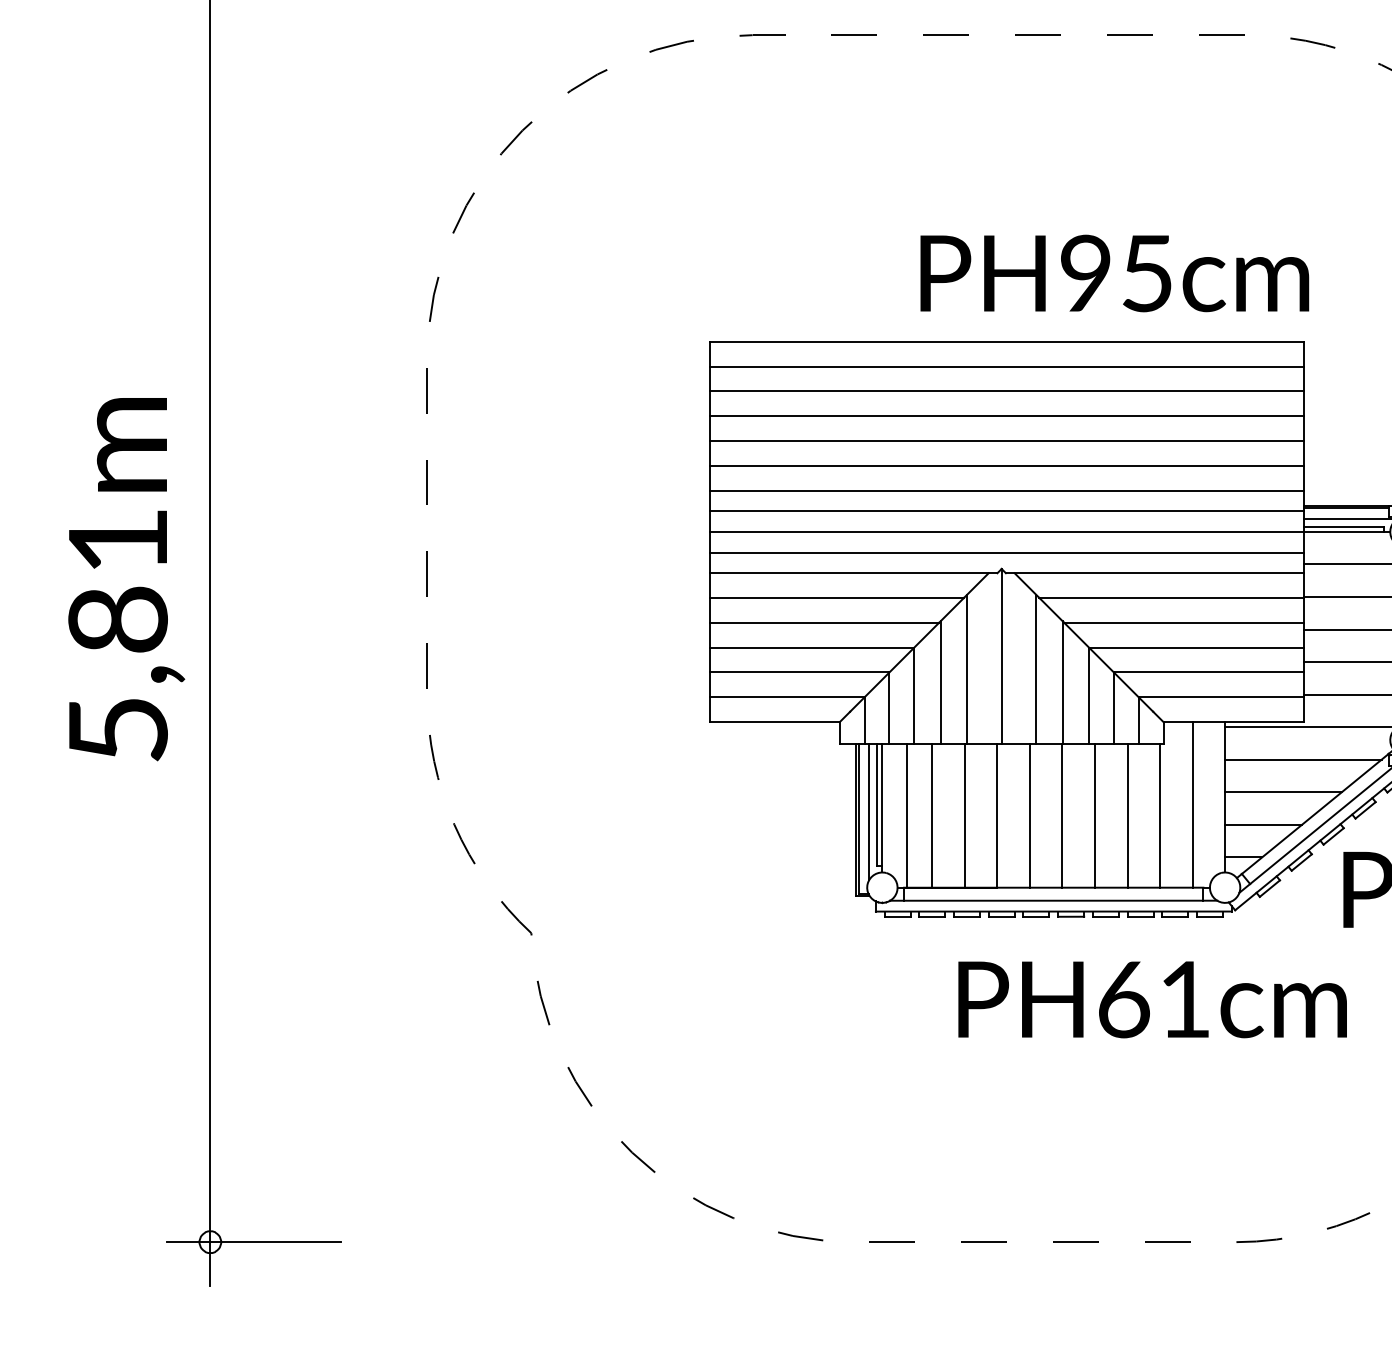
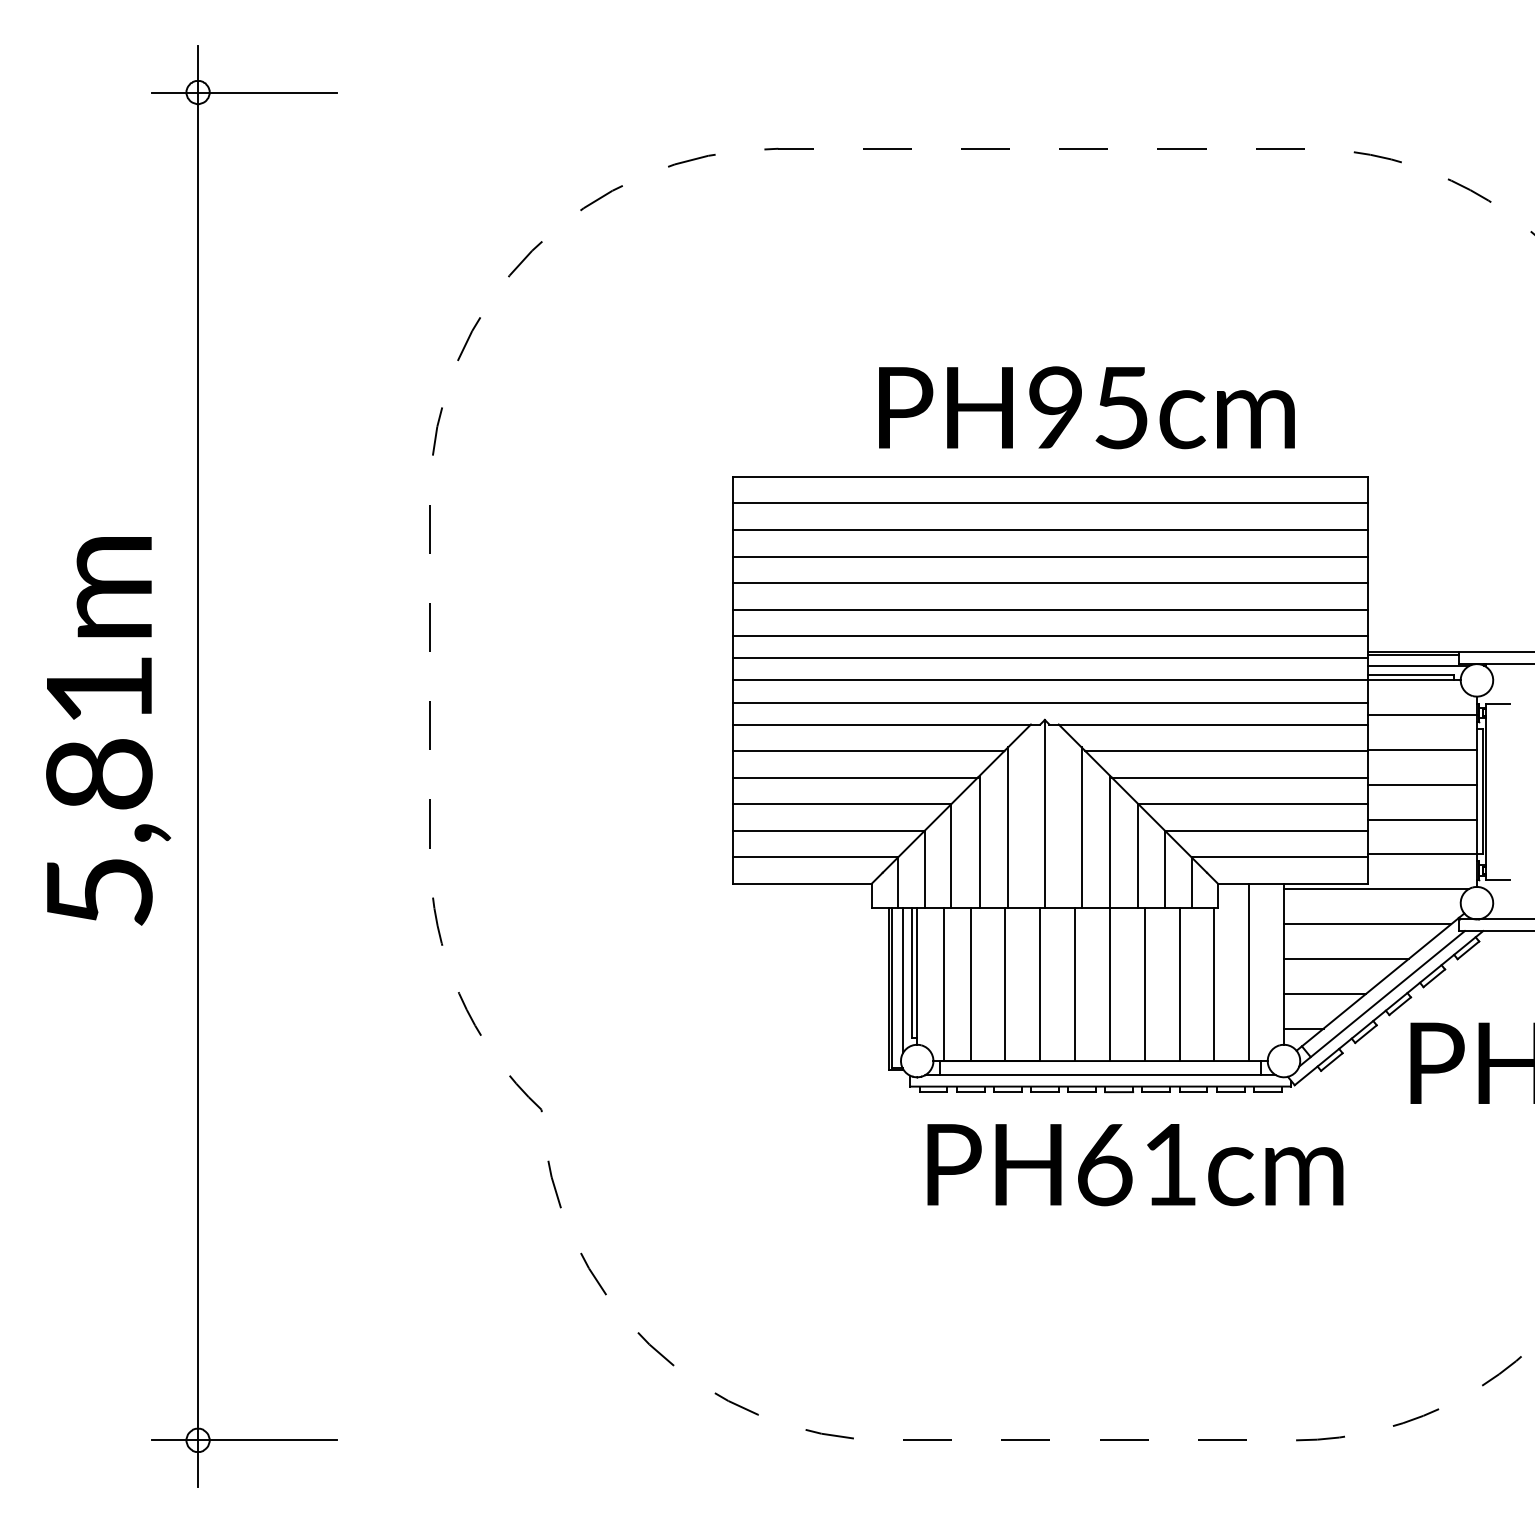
text: (1114, 273) -> (1086, 407), moved
text: (1152, 1000) -> (1135, 1165), moved

